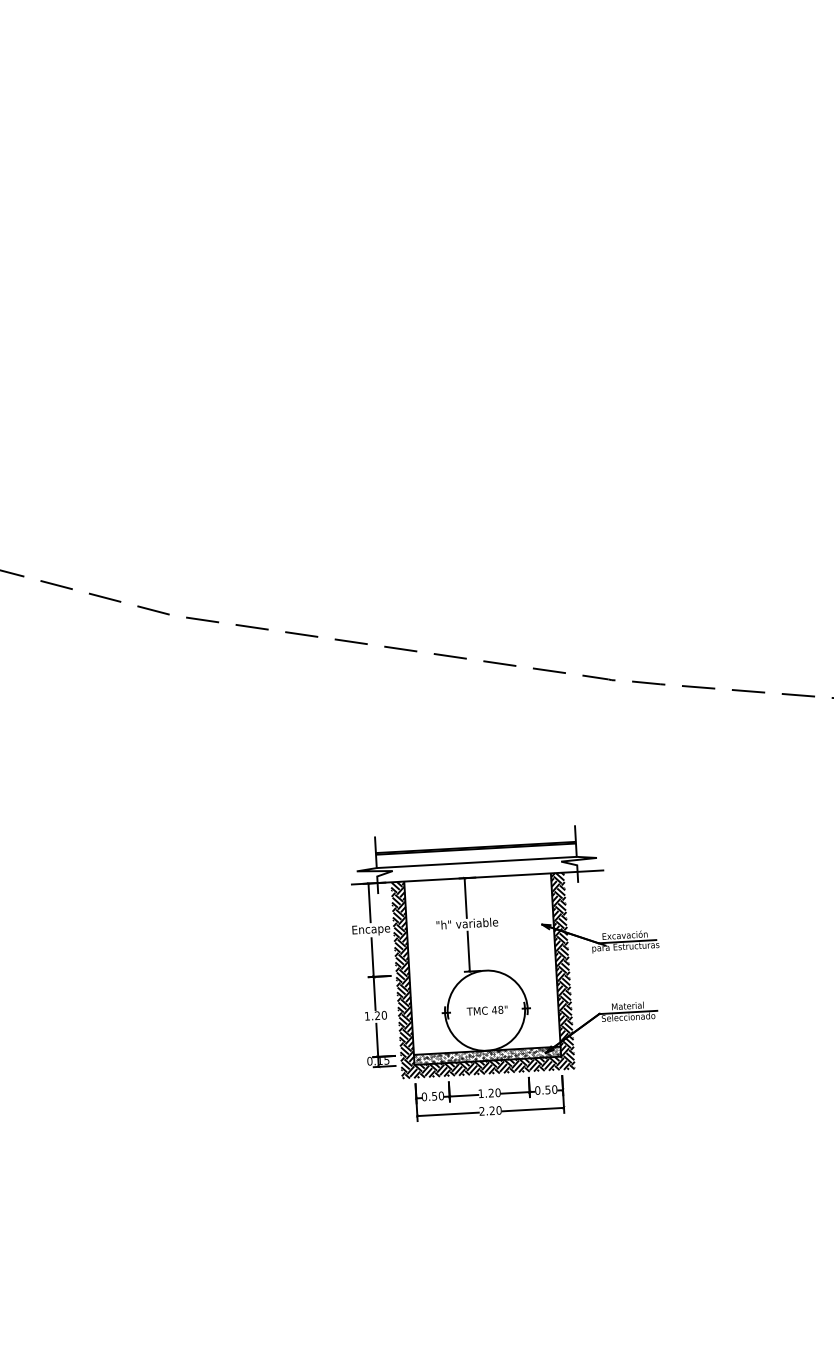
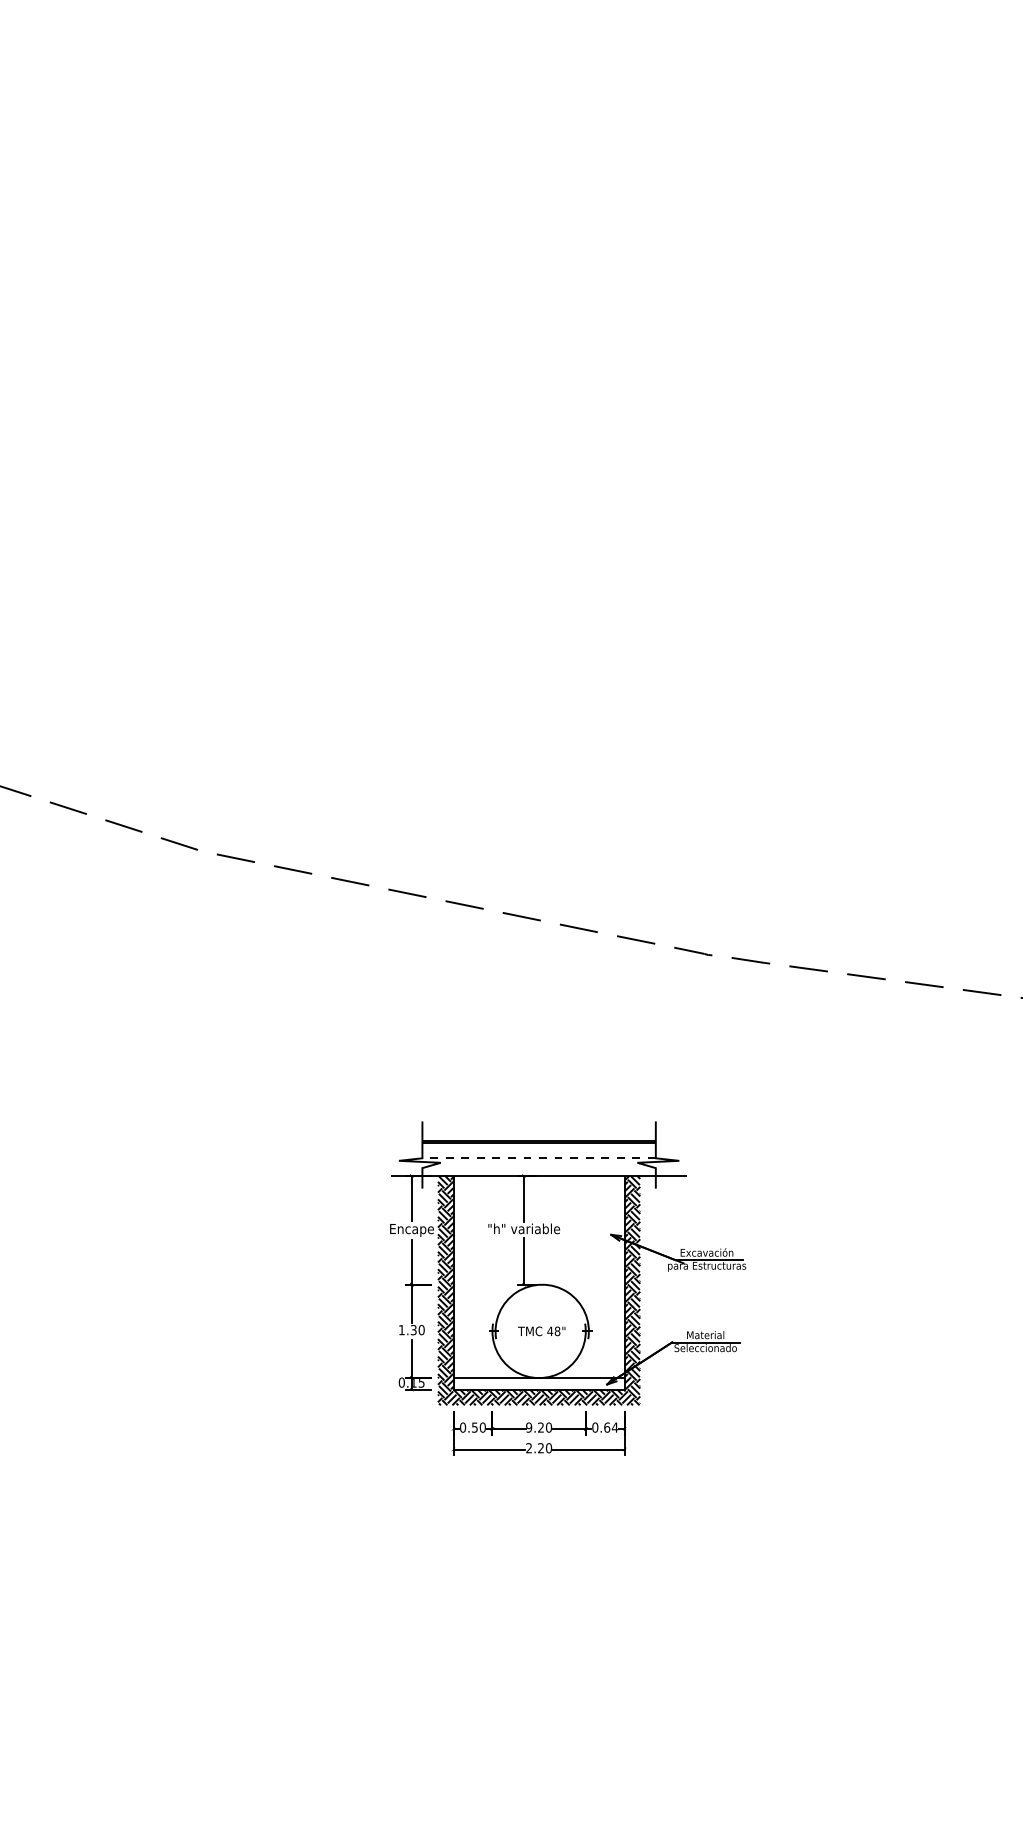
line: (476, 862) -> (538, 1158), solid -> dashed
text: (377, 1016) -> (413, 1330), 1.20 -> 1.30
hatch: (487, 1055) -> (539, 1383), removed
text: (551, 1089) -> (611, 1427), 0.50 -> 0.64
text: (481, 1093) -> (529, 1427), 1.20 -> 9.20

